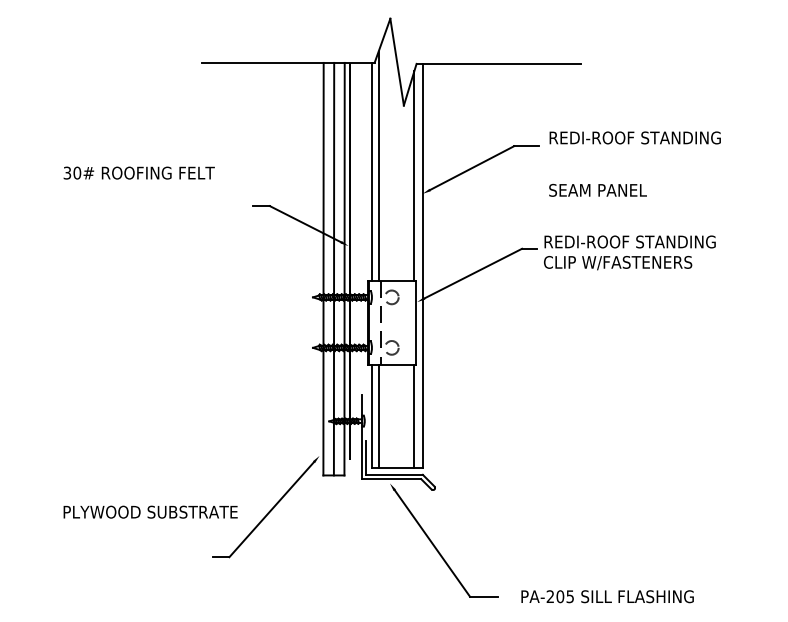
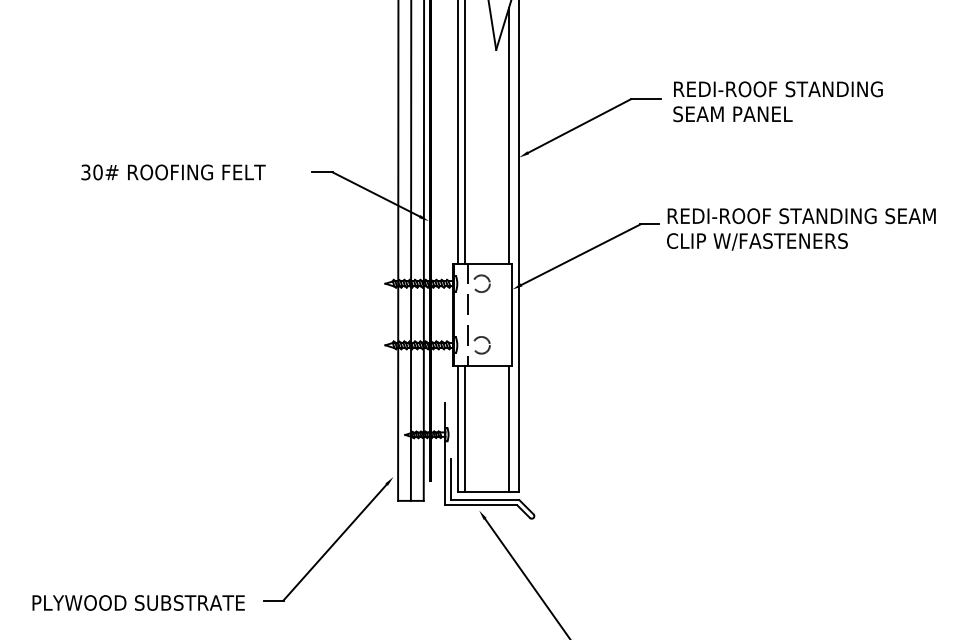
text: (138, 172) -> (172, 171), moved
text: (597, 189) -> (732, 113), moved
text: (743, 241) -> (910, 215), REDI-ROOF STANDING -> REDI-ROOF STANDING SEAM
text: (150, 511) -> (138, 602), moved

